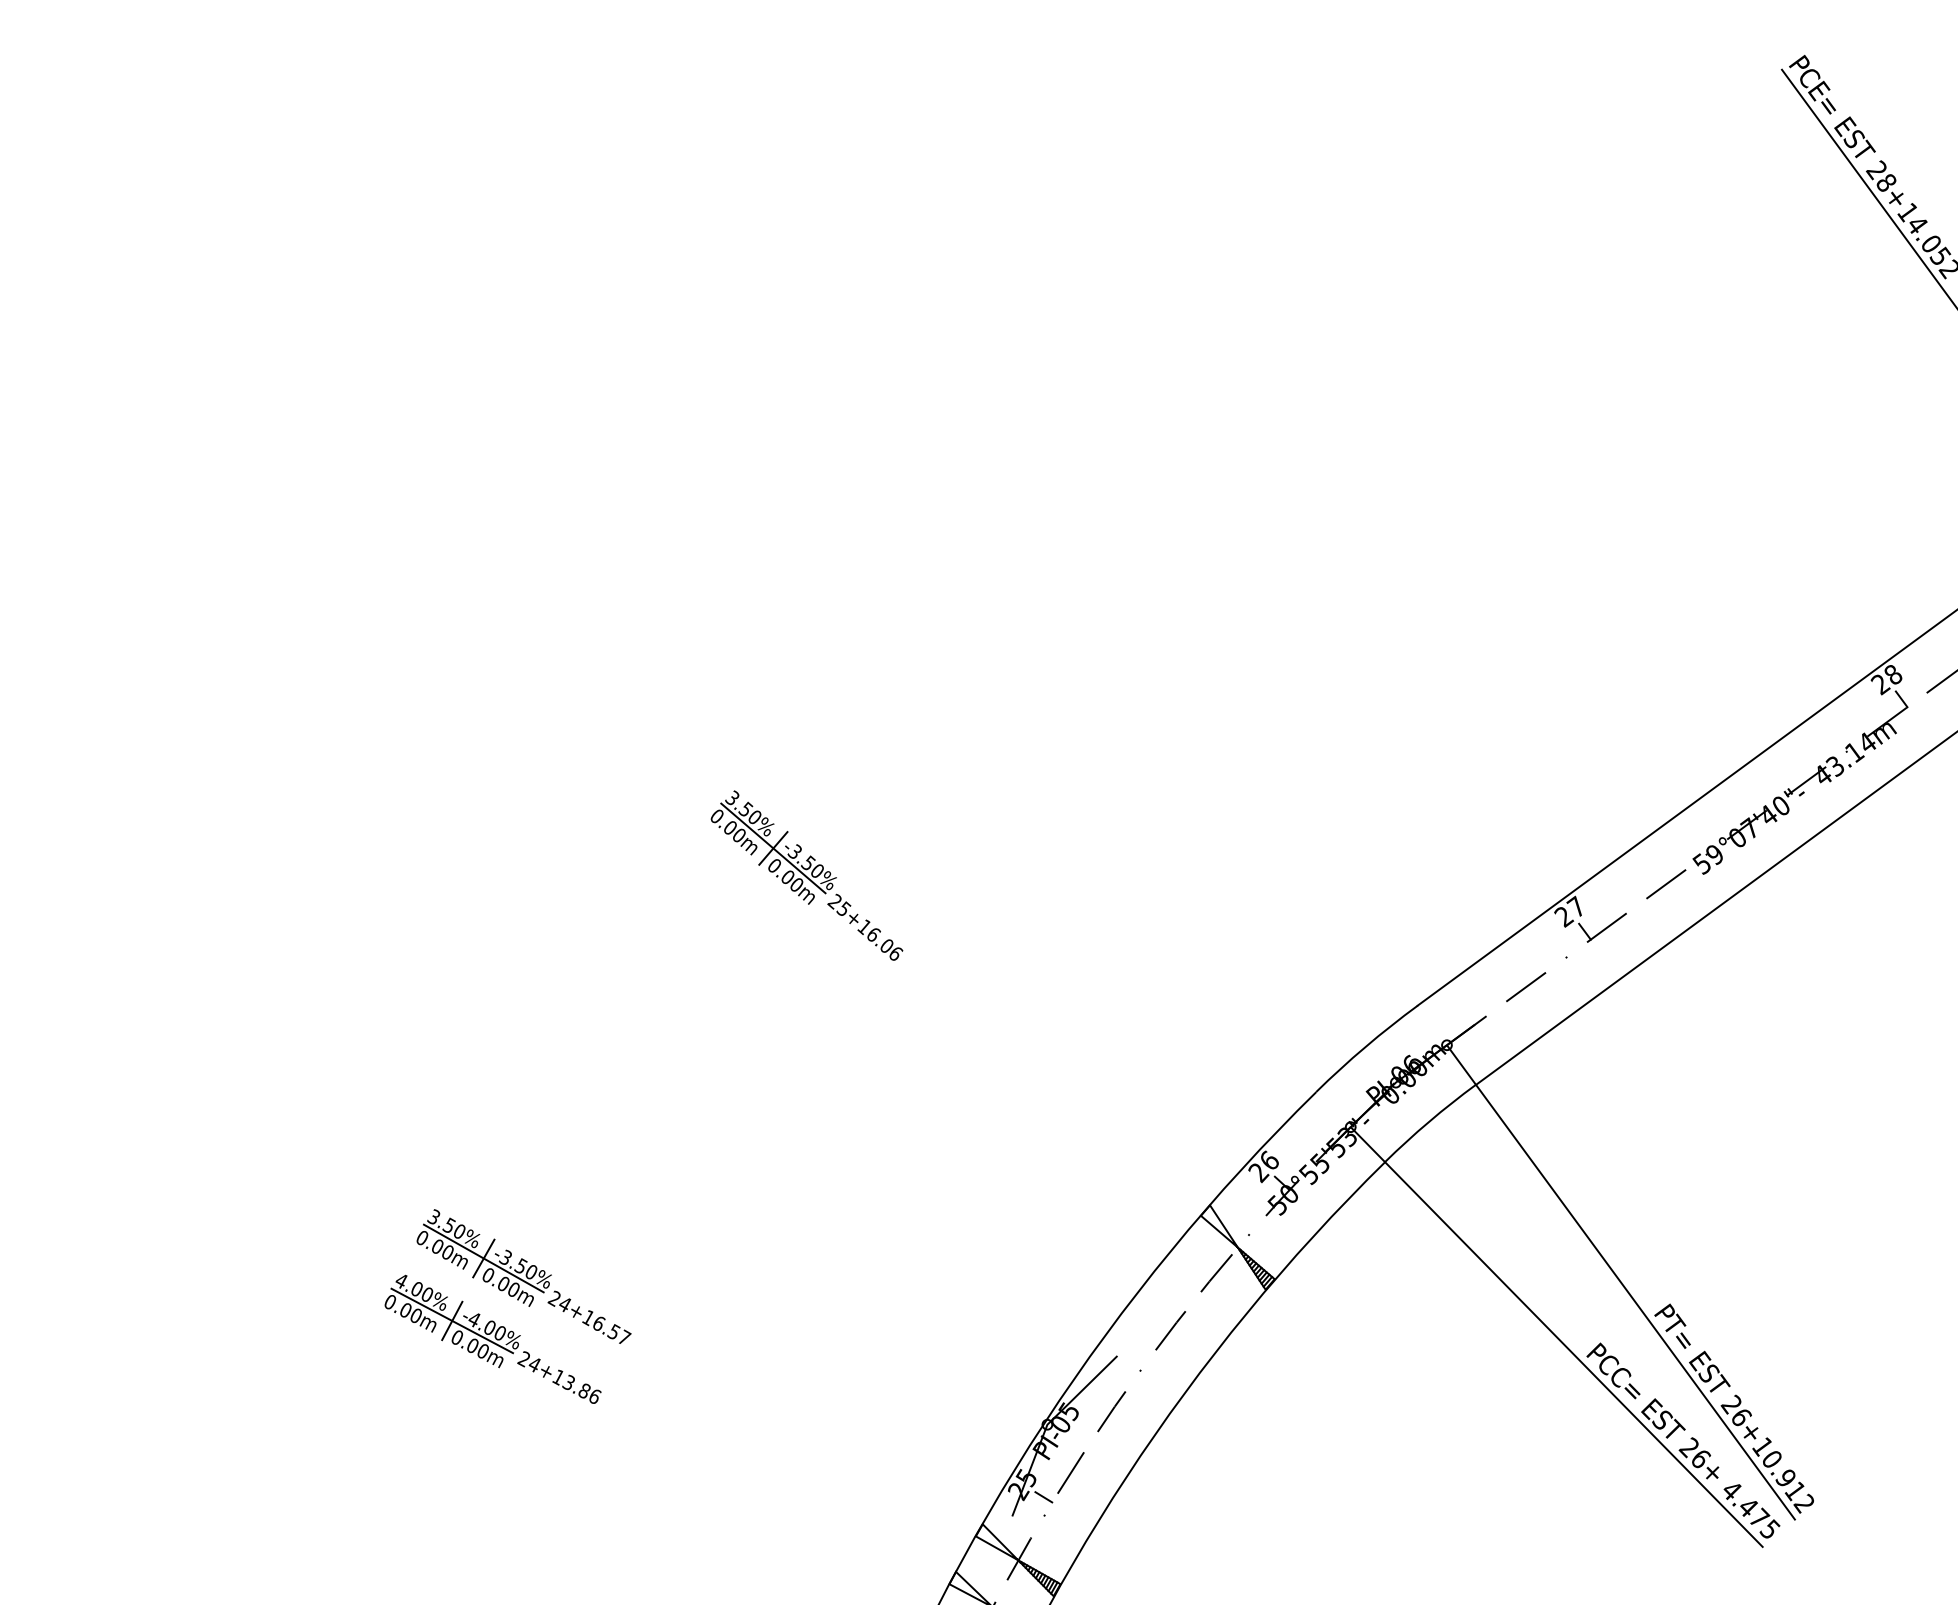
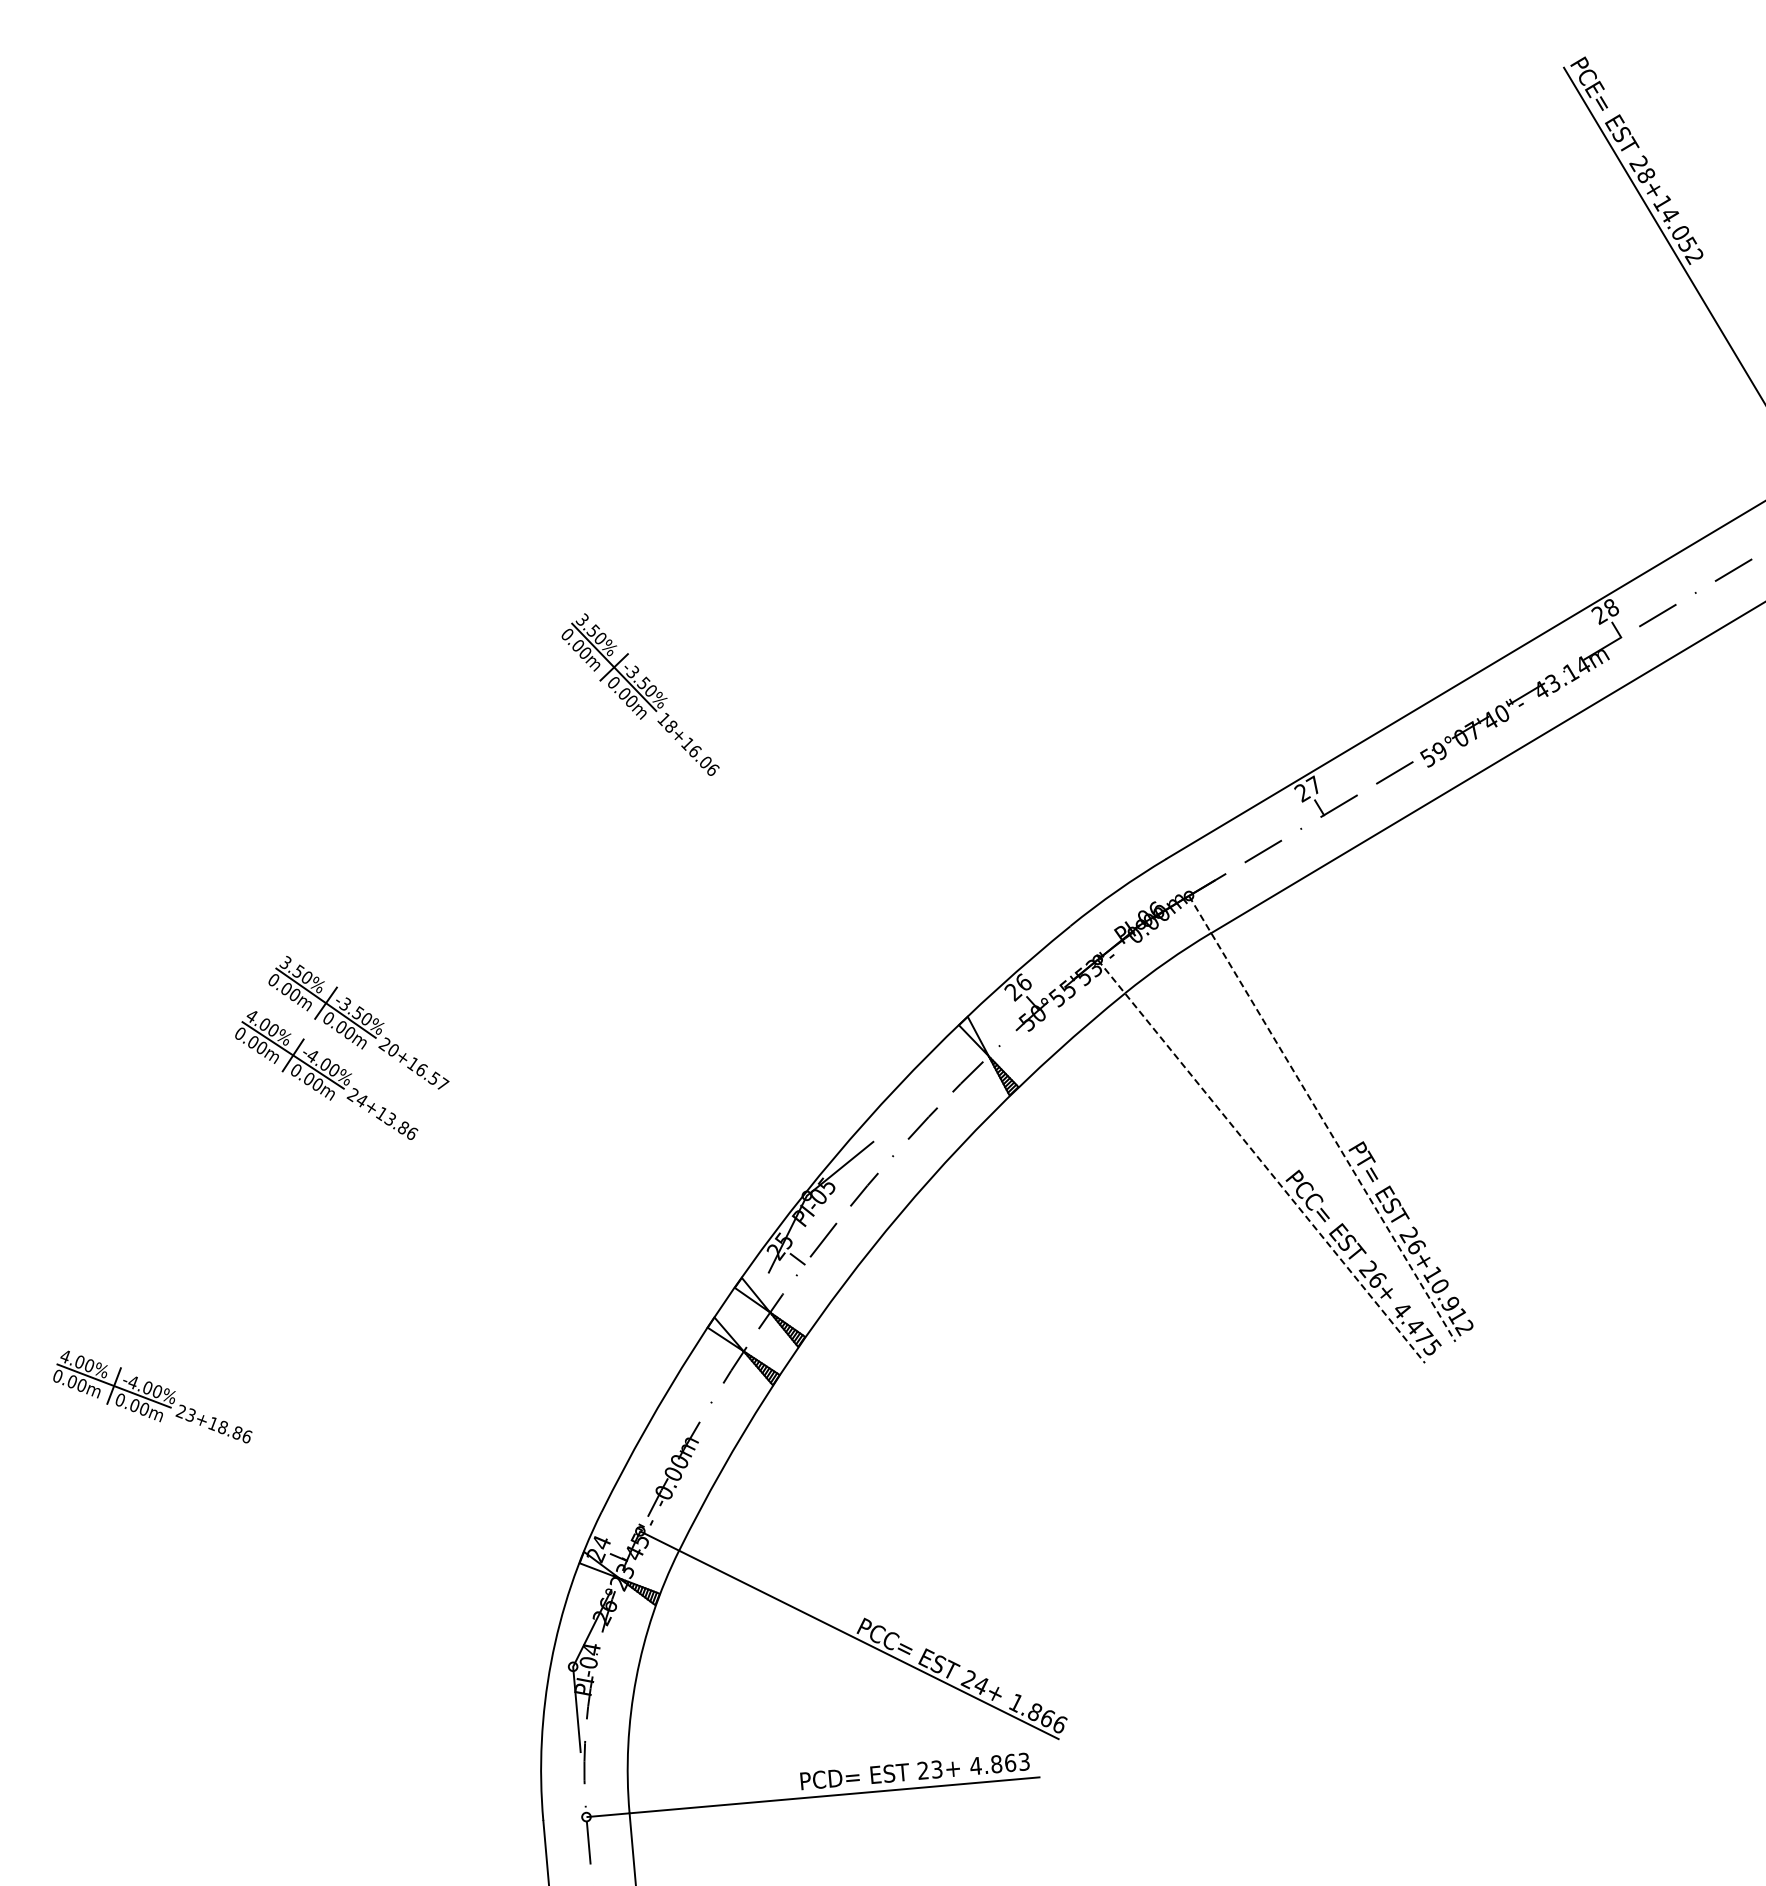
text: (839, 905) -> (667, 722), 25+16.06 -> 18+16.06
line: (1621, 1282) -> (1322, 1118), solid -> dashed
text: (565, 1304) -> (393, 1050), 24+16.57 -> 20+16.57
line: (1557, 1337) -> (1261, 1161), solid -> dashed

